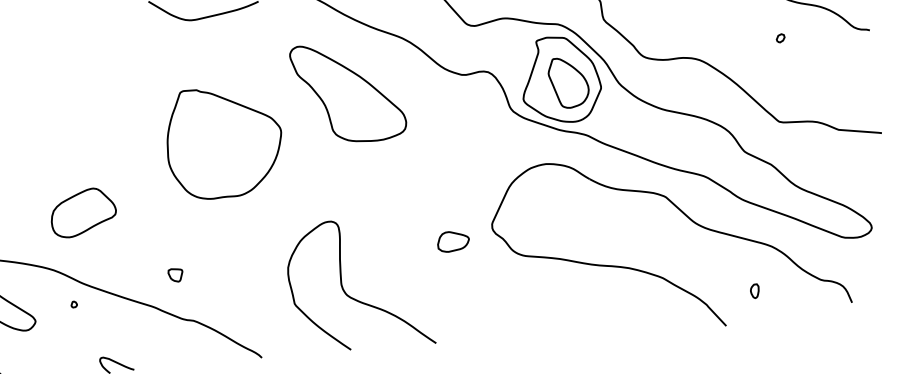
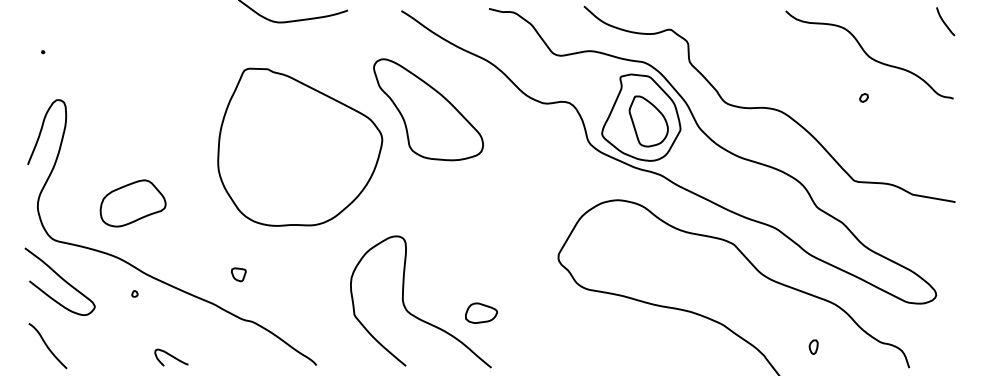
part: (224, 141) -> (300, 146), size x1.43
part: (82, 212) -> (132, 203), moved
part: (453, 240) -> (481, 312), moved

